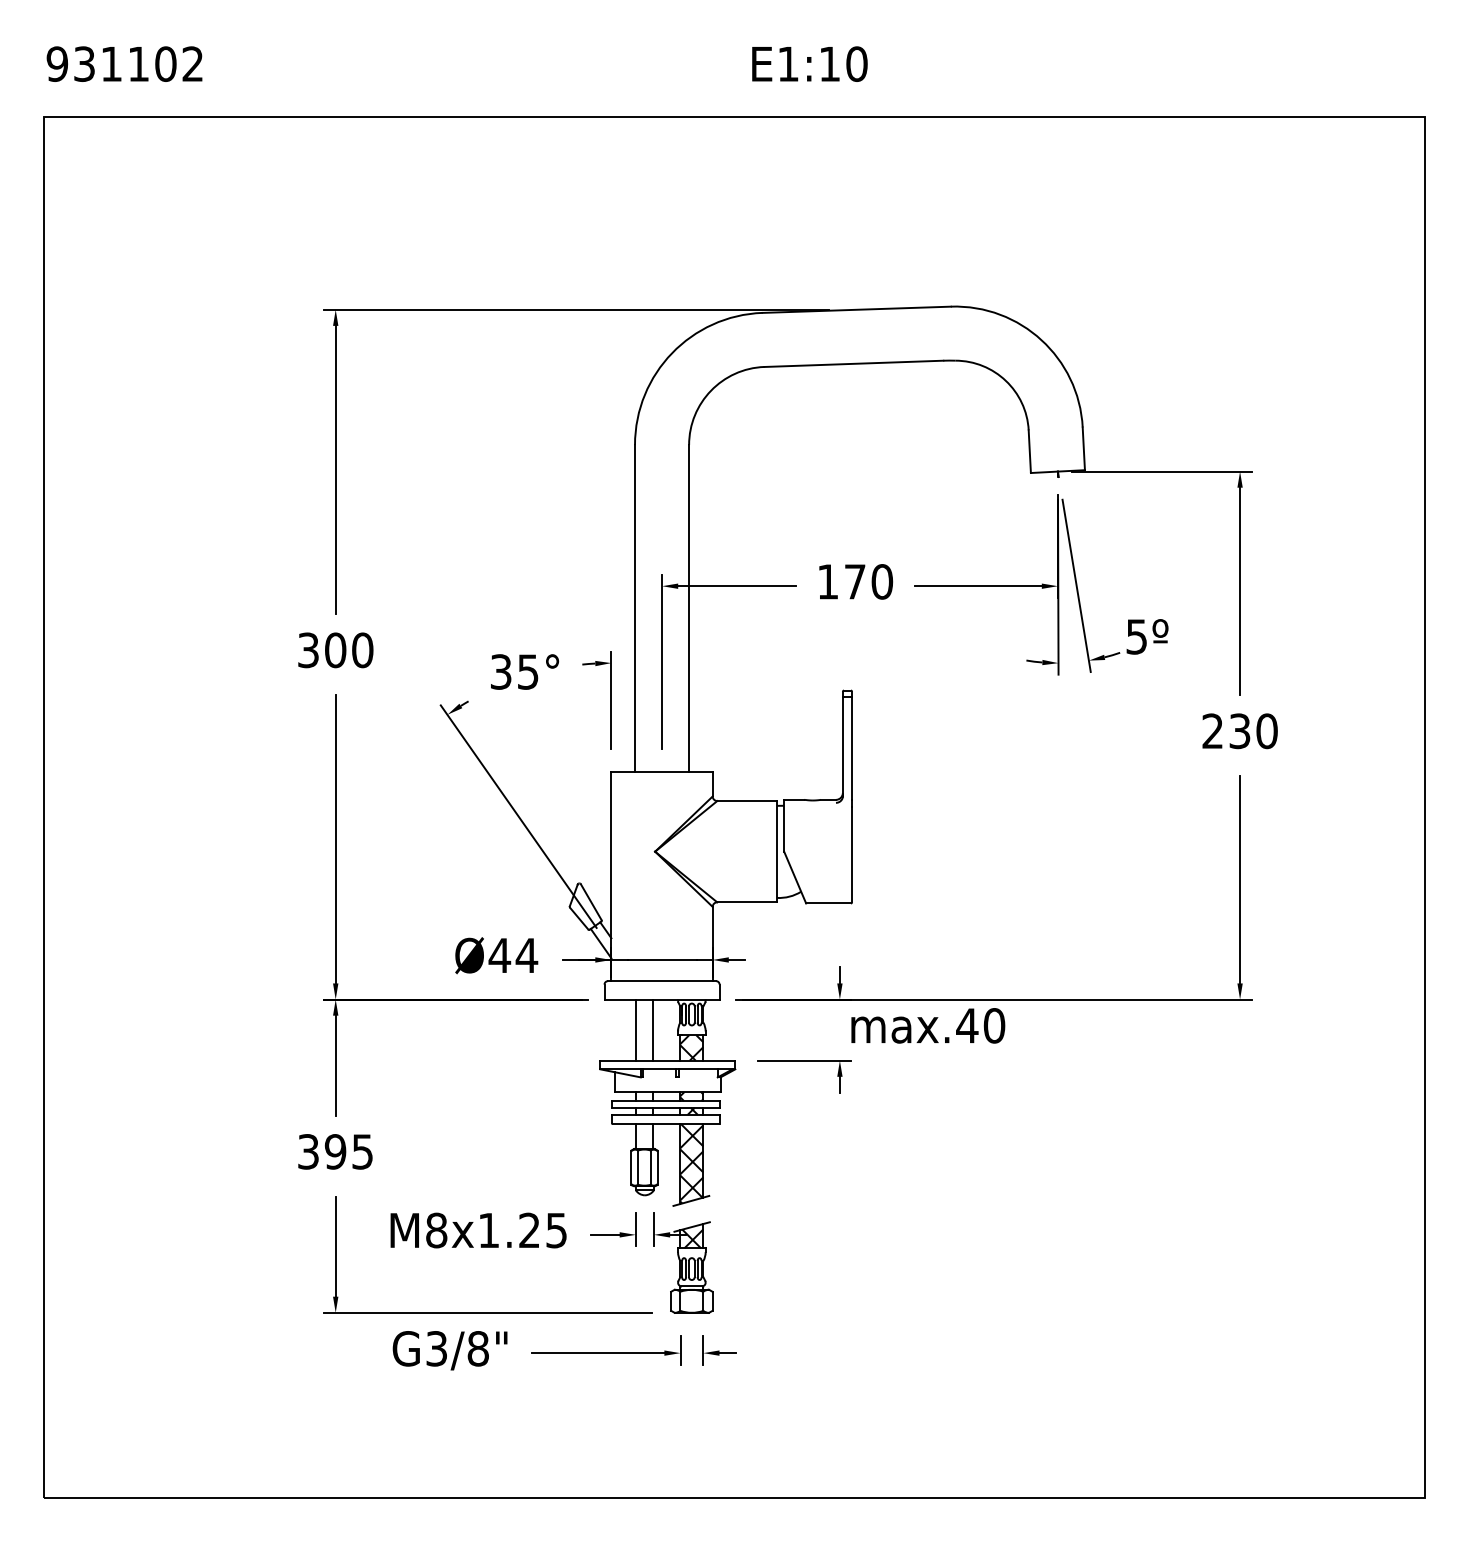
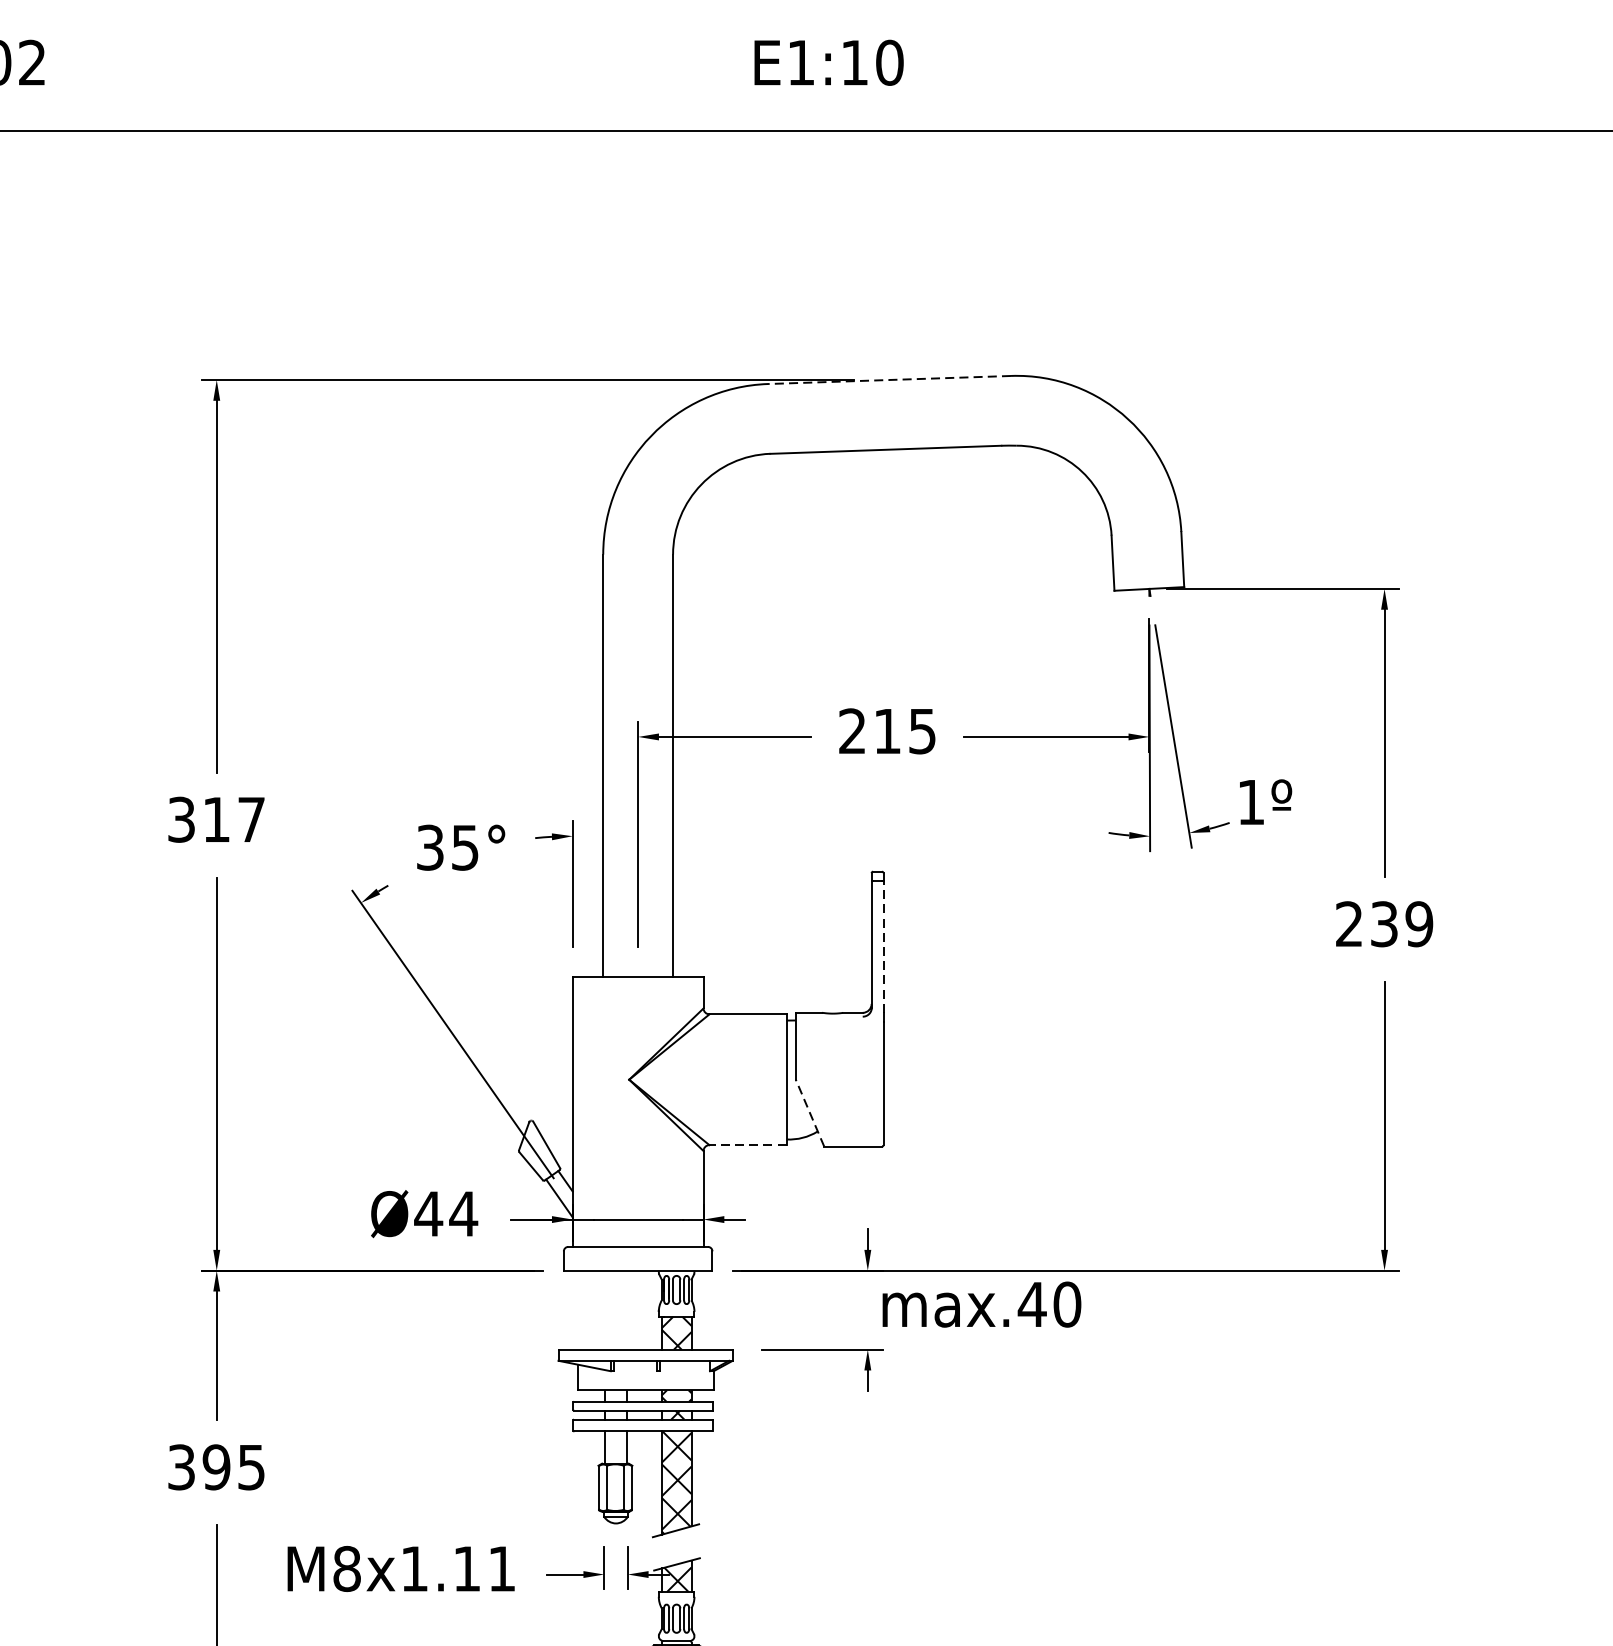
line: (856, 309) -> (889, 379), solid -> dashed
text: (855, 581) -> (887, 730), 170 -> 215
text: (1136, 636) -> (1250, 801), 5º -> 1º
text: (349, 650) -> (234, 819), 300 -> 317
text: (1266, 731) -> (1418, 924), 230 -> 239
line: (852, 748) -> (884, 946), solid -> dashed
line: (794, 877) -> (809, 1113), solid -> dashed
line: (747, 902) -> (748, 1145), solid -> dashed
line: (636, 1029) -> (605, 1309), removed
line: (653, 1029) -> (627, 1309), removed
text: (542, 1230) -> (483, 1568), M8x1.25 -> M8x1.11

